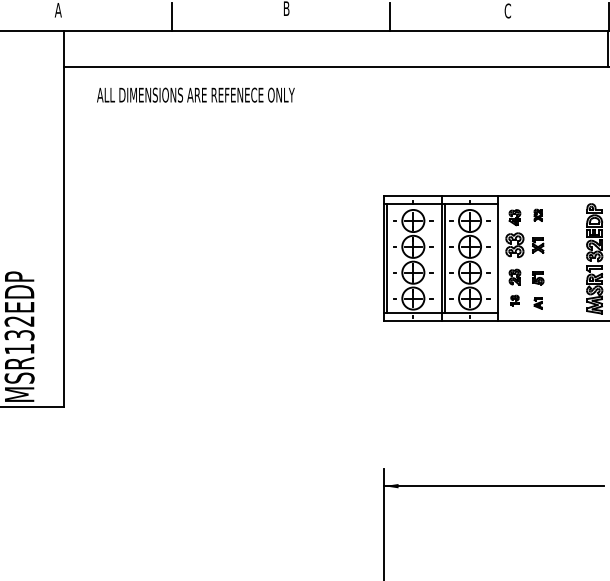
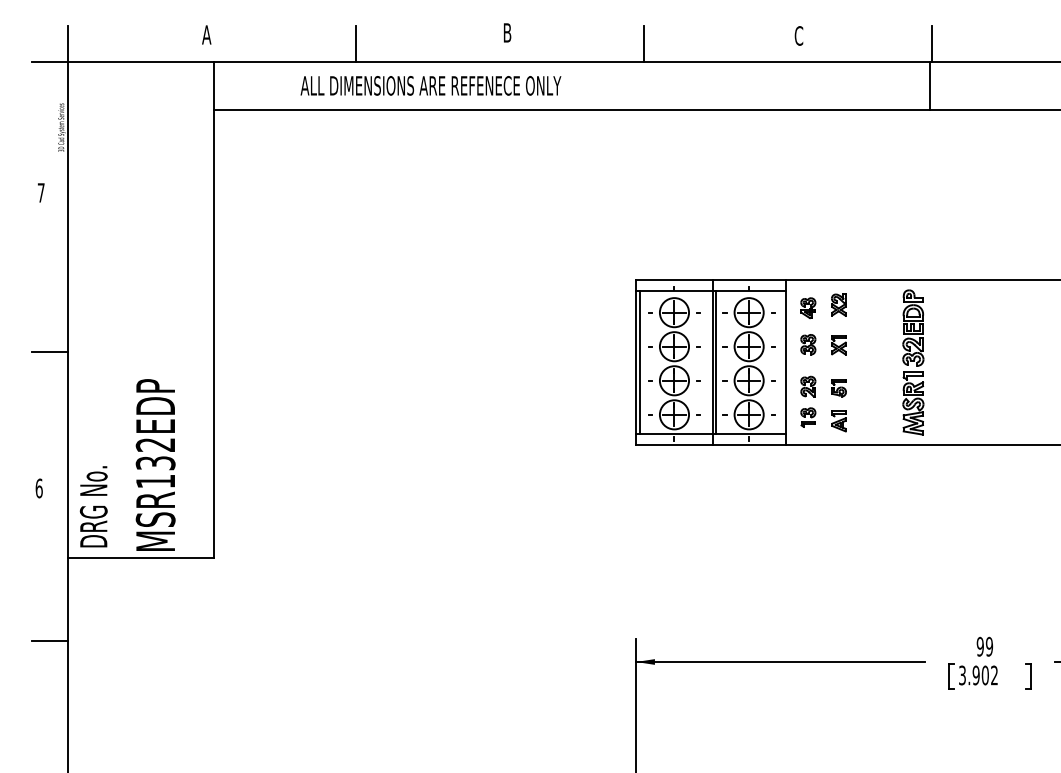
text: (195, 94) -> (430, 85), moved
part: (537, 214) -> (838, 304), size x1.43
part: (515, 245) -> (808, 344), size x0.62
part: (515, 300) -> (808, 417), size x1.43
part: (537, 303) -> (838, 421), size x1.43

